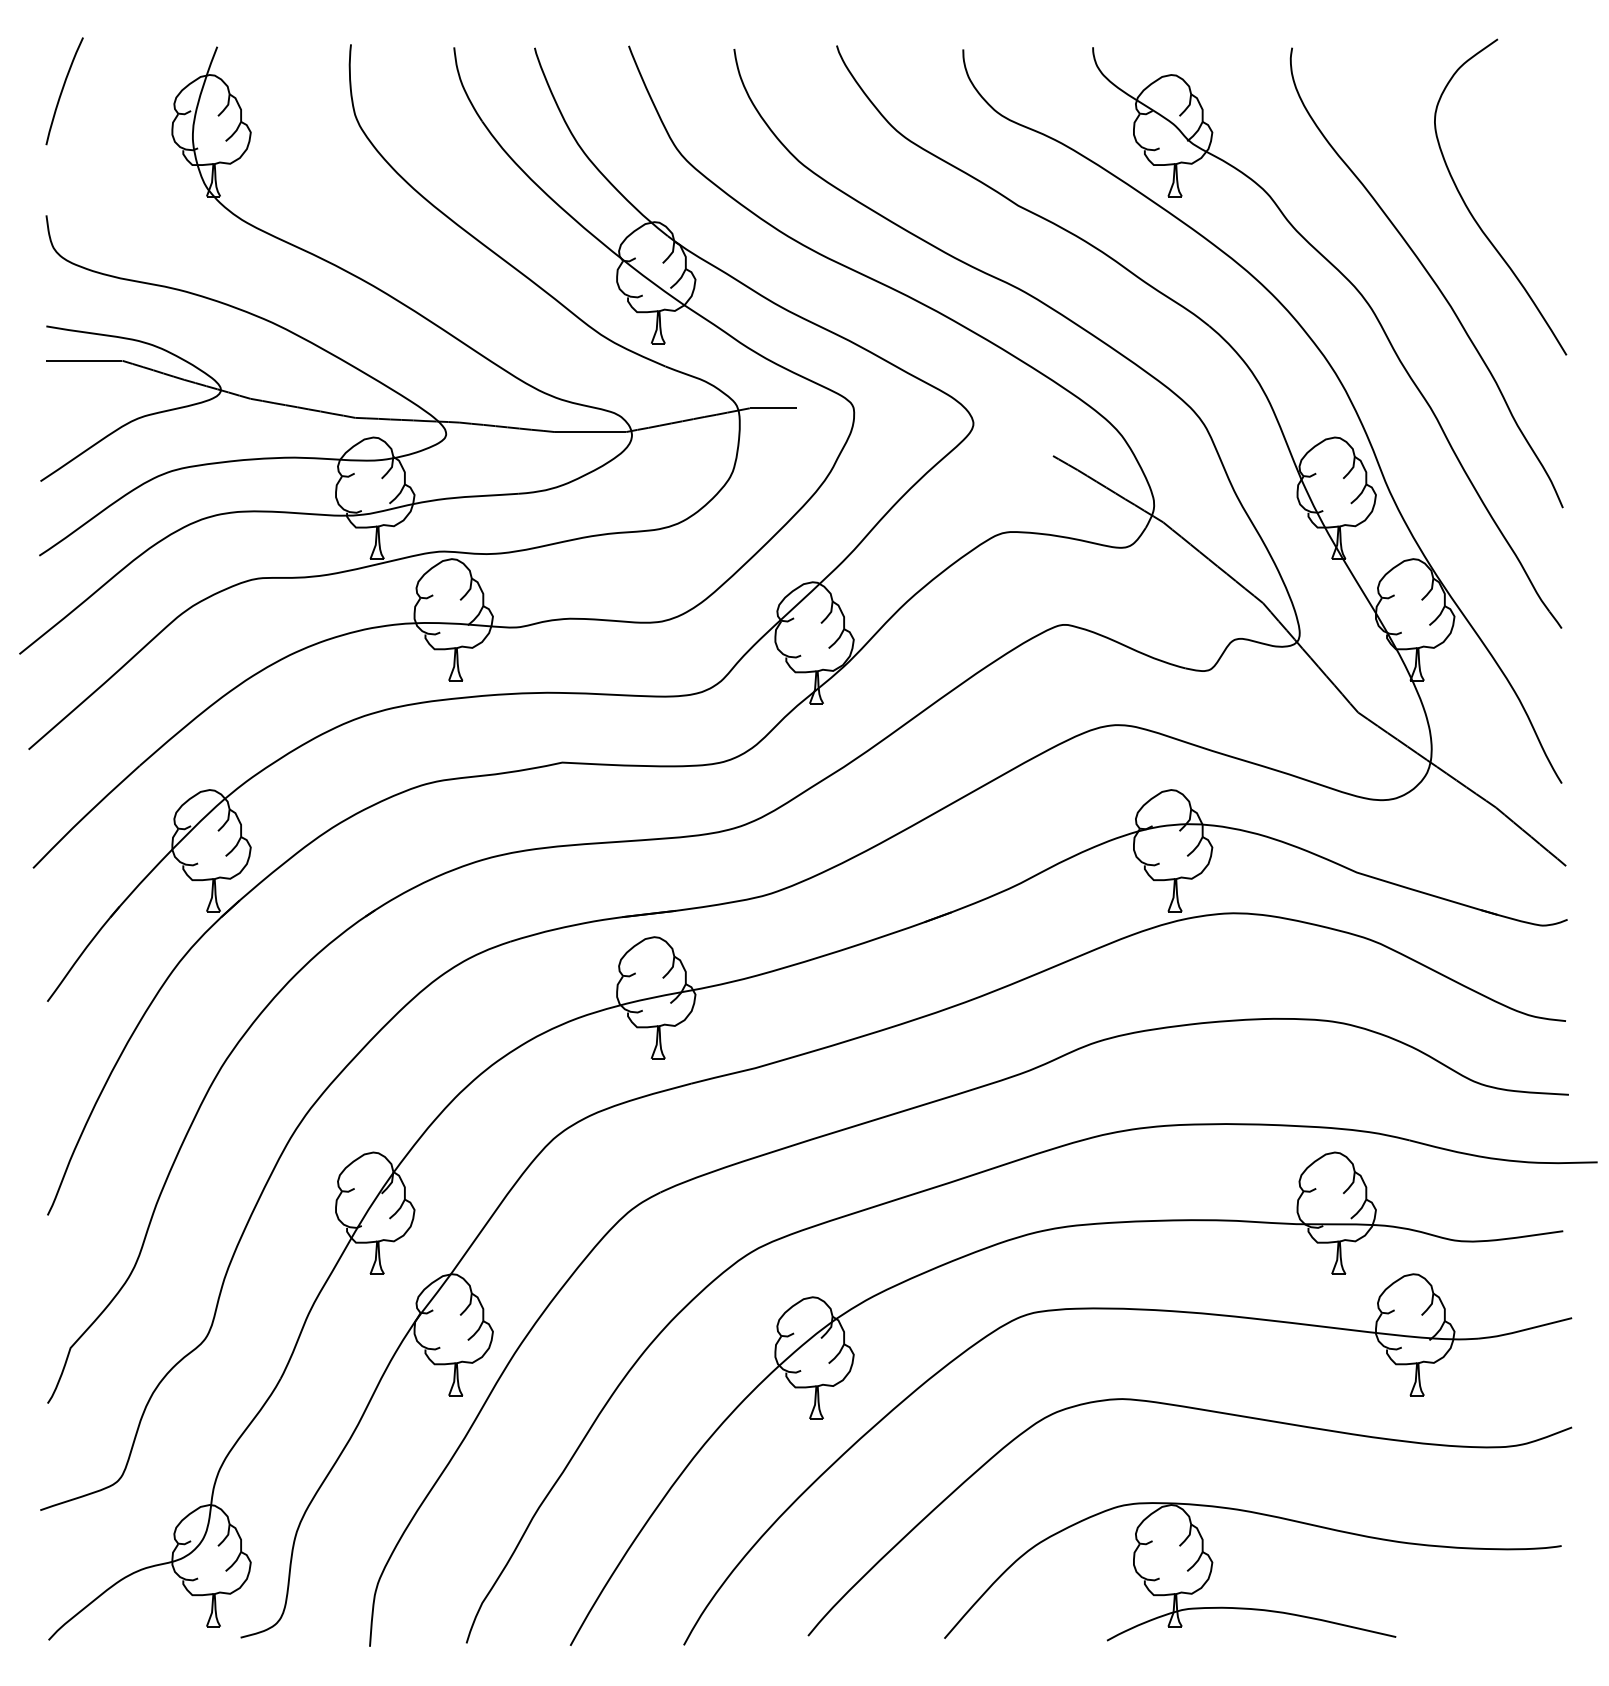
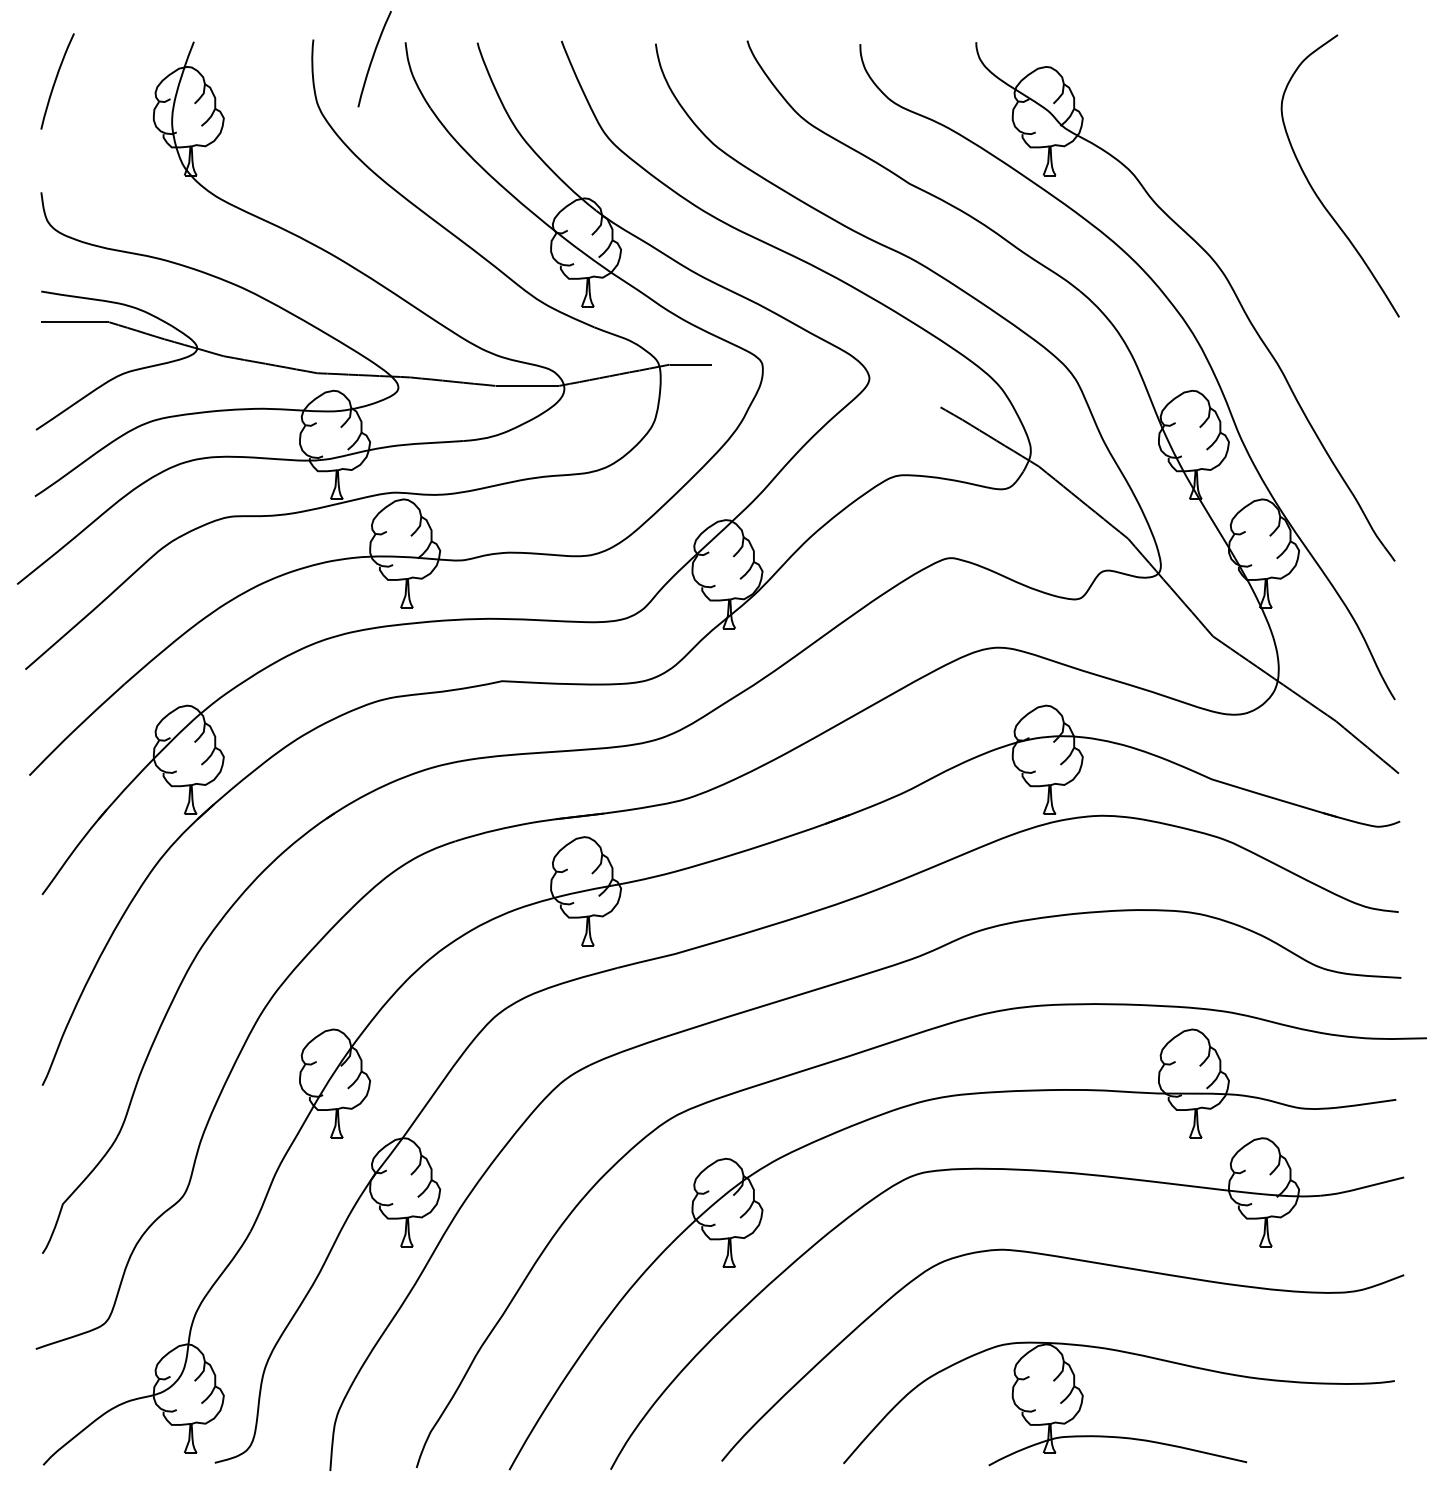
curve: (418, 65) -> (373, 58), added
curve: (1428, 275) -> (1275, 246), removed

